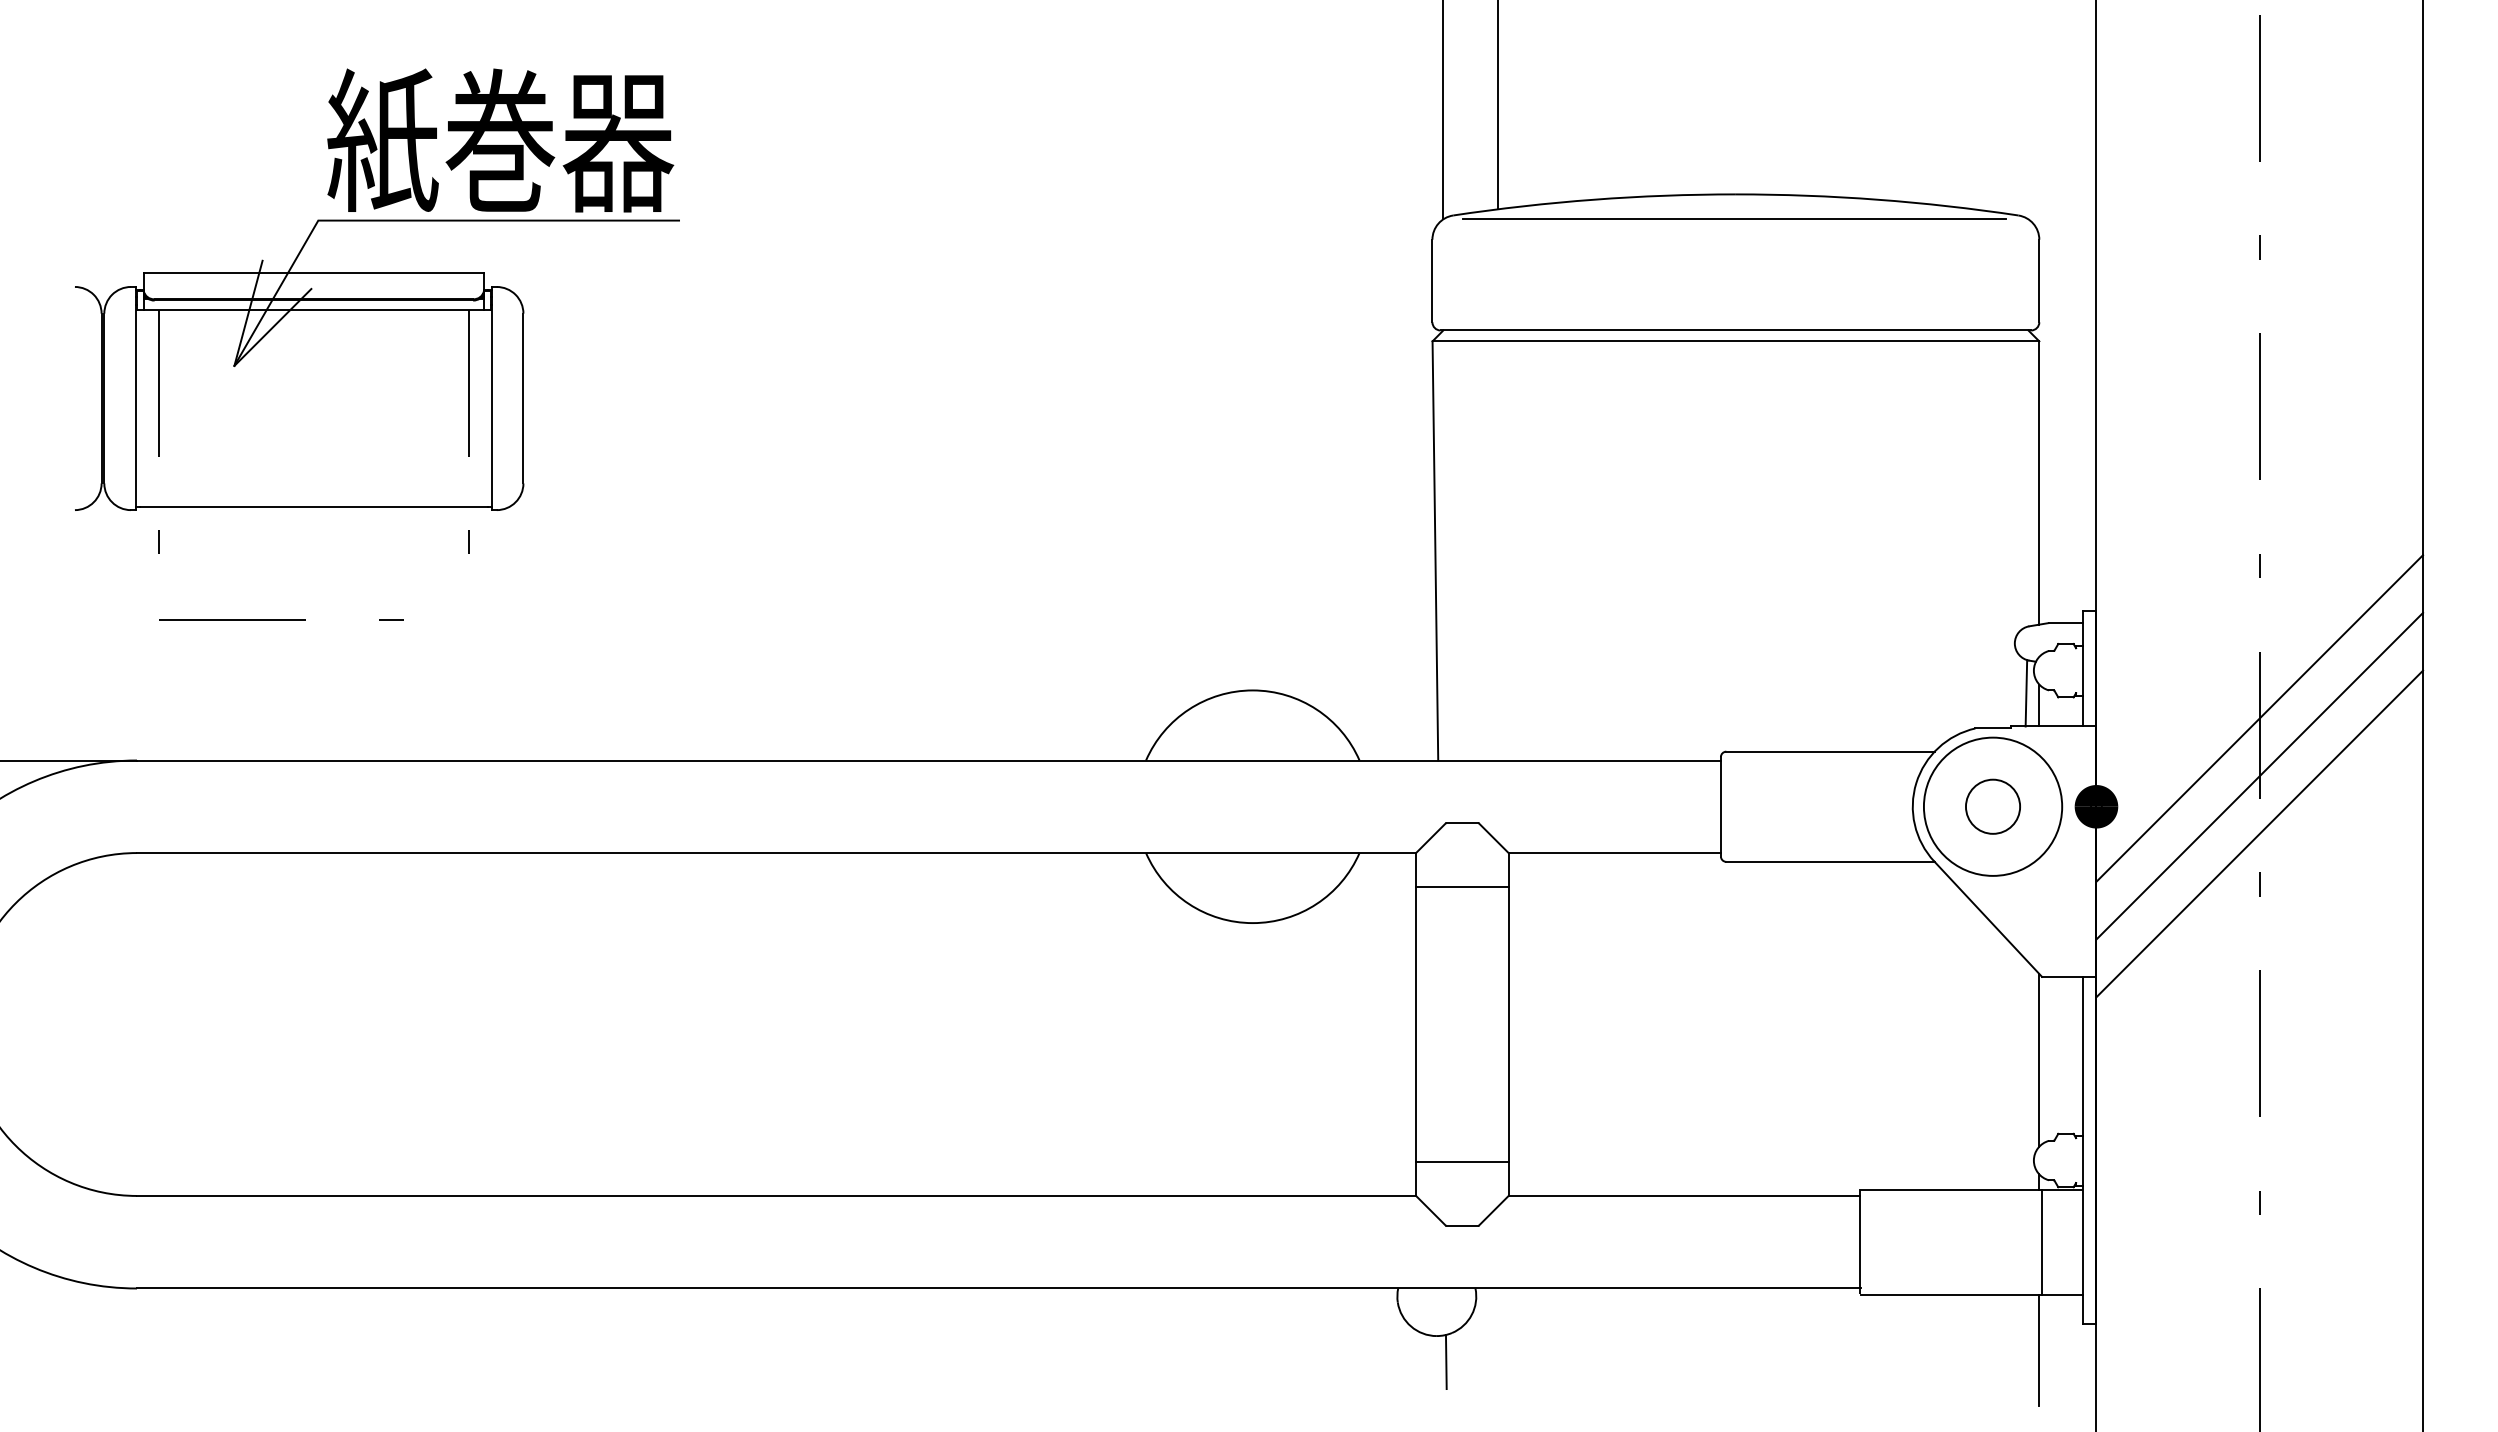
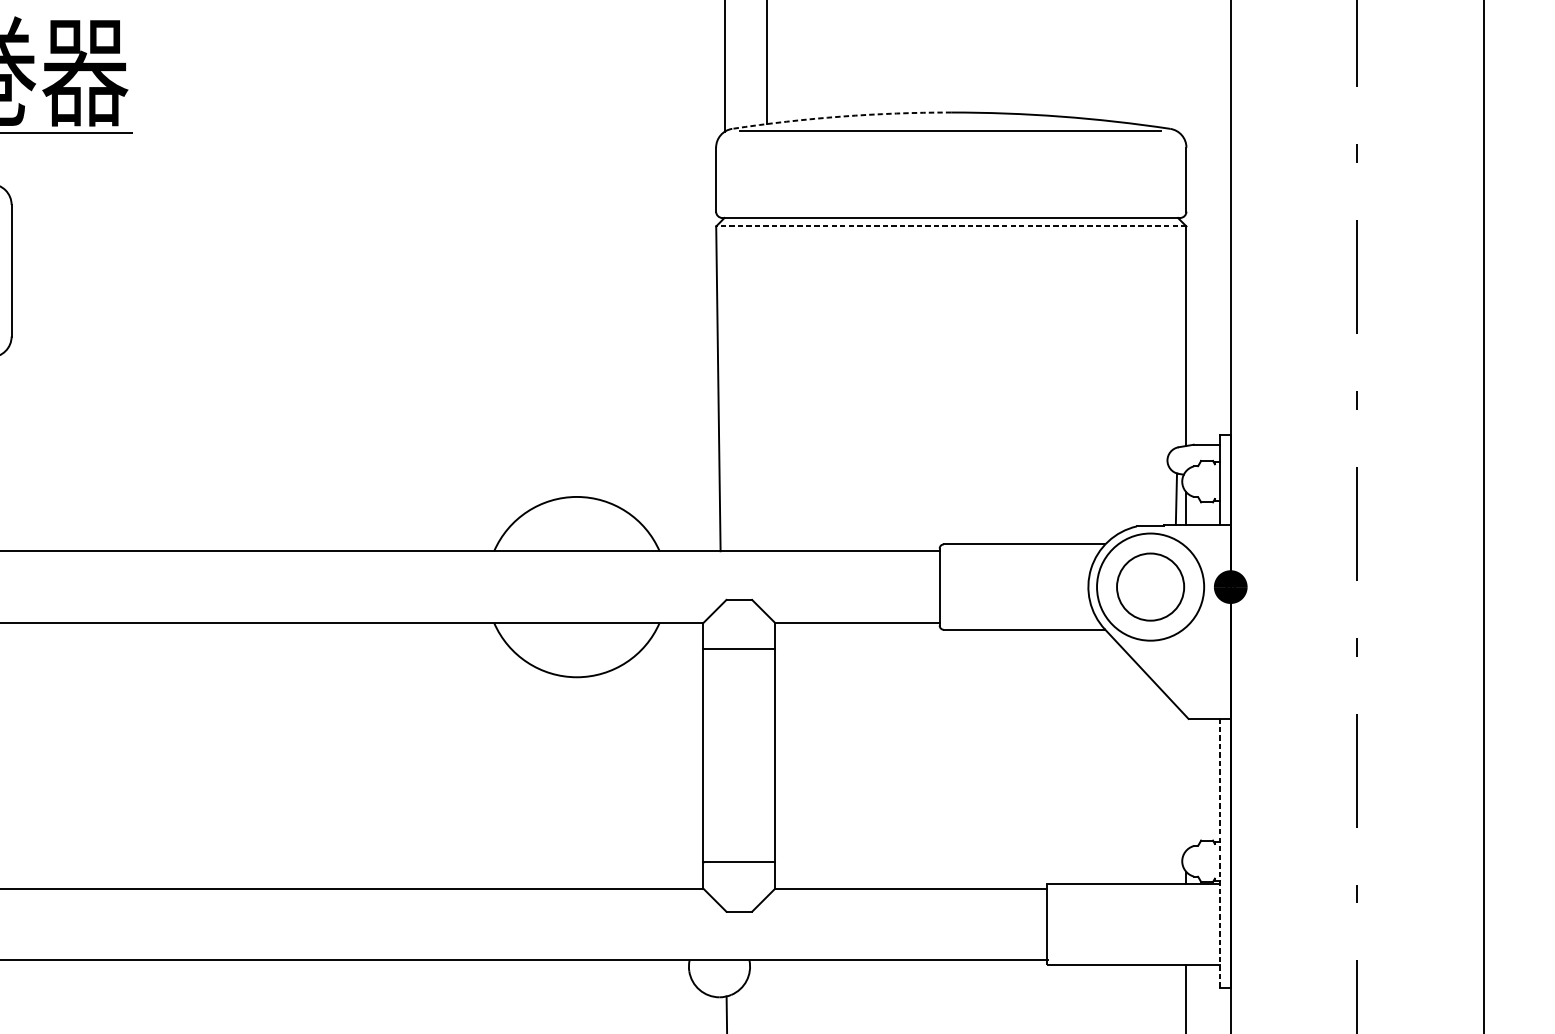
arc: (1594, 199) -> (841, 116), solid -> dashed
line: (1735, 341) -> (950, 226), solid -> dashed
line: (2259, 718) -> (1357, 518), removed
line: (2259, 775) -> (1357, 562), removed
circle: (1992, 806) -> (1150, 586), size x1.6
line: (2259, 833) -> (1357, 607), removed
line: (2039, 1059) -> (1186, 782), removed
line: (2082, 1149) -> (1219, 852), solid -> dashed
line: (2042, 1241) -> (1188, 924), removed

